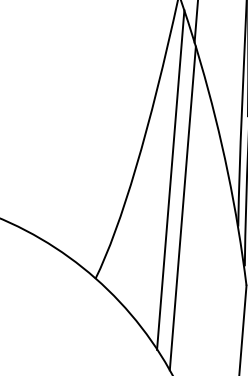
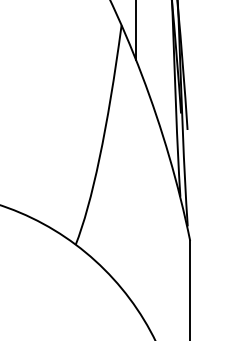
line: (170, 179) -> (126, 165), removed
line: (182, 208) -> (137, 186), removed

